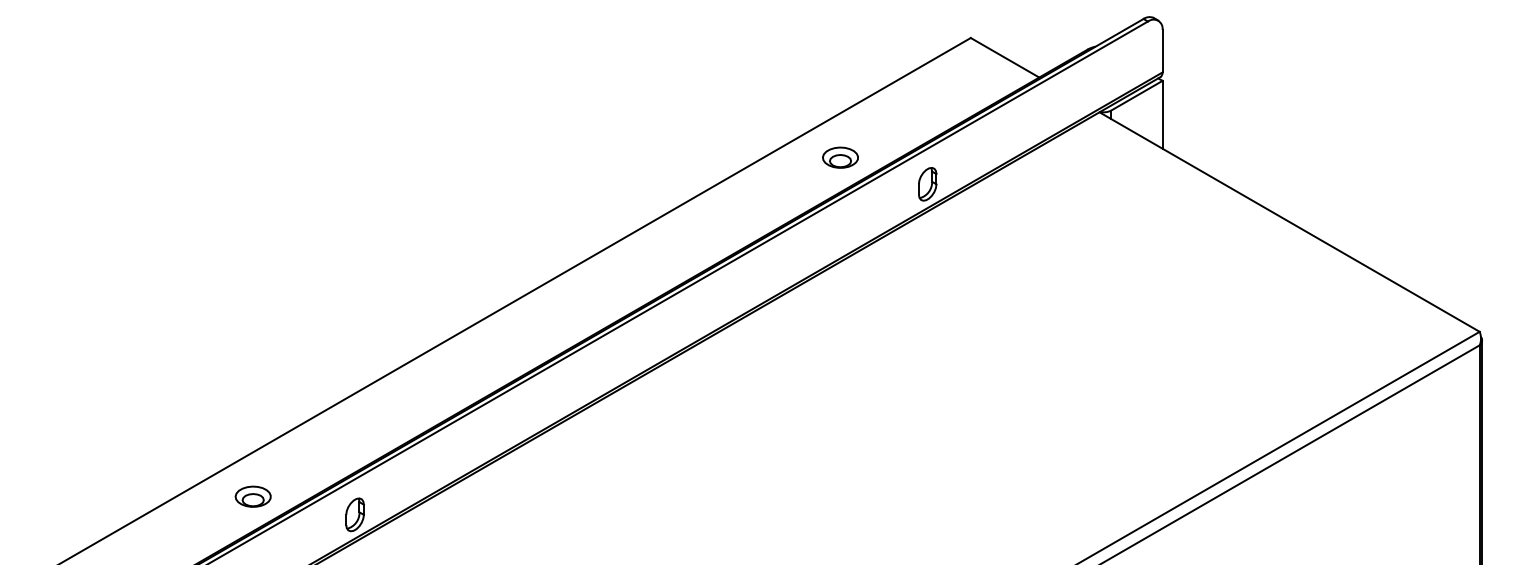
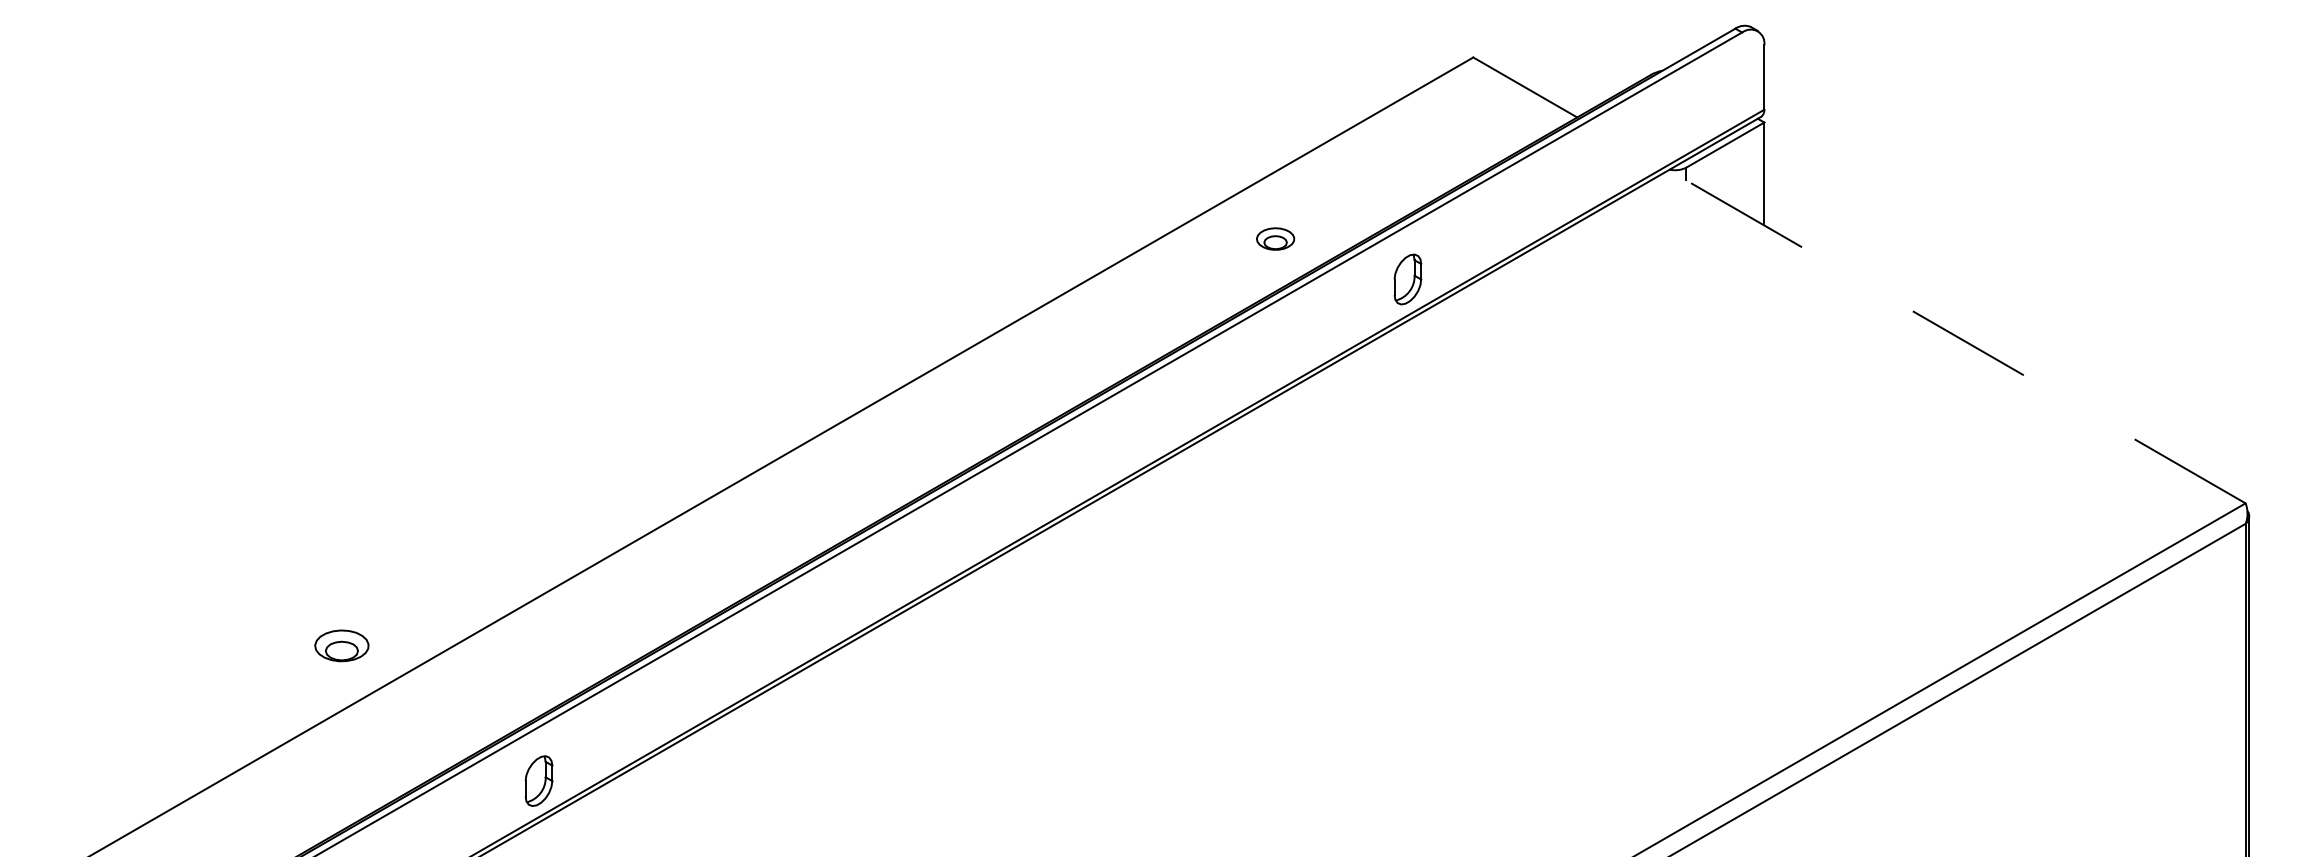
part: (840, 157) -> (1275, 238), size x0.7
line: (1289, 221) -> (1956, 335), solid -> dashed
part: (252, 496) -> (340, 645), moved

